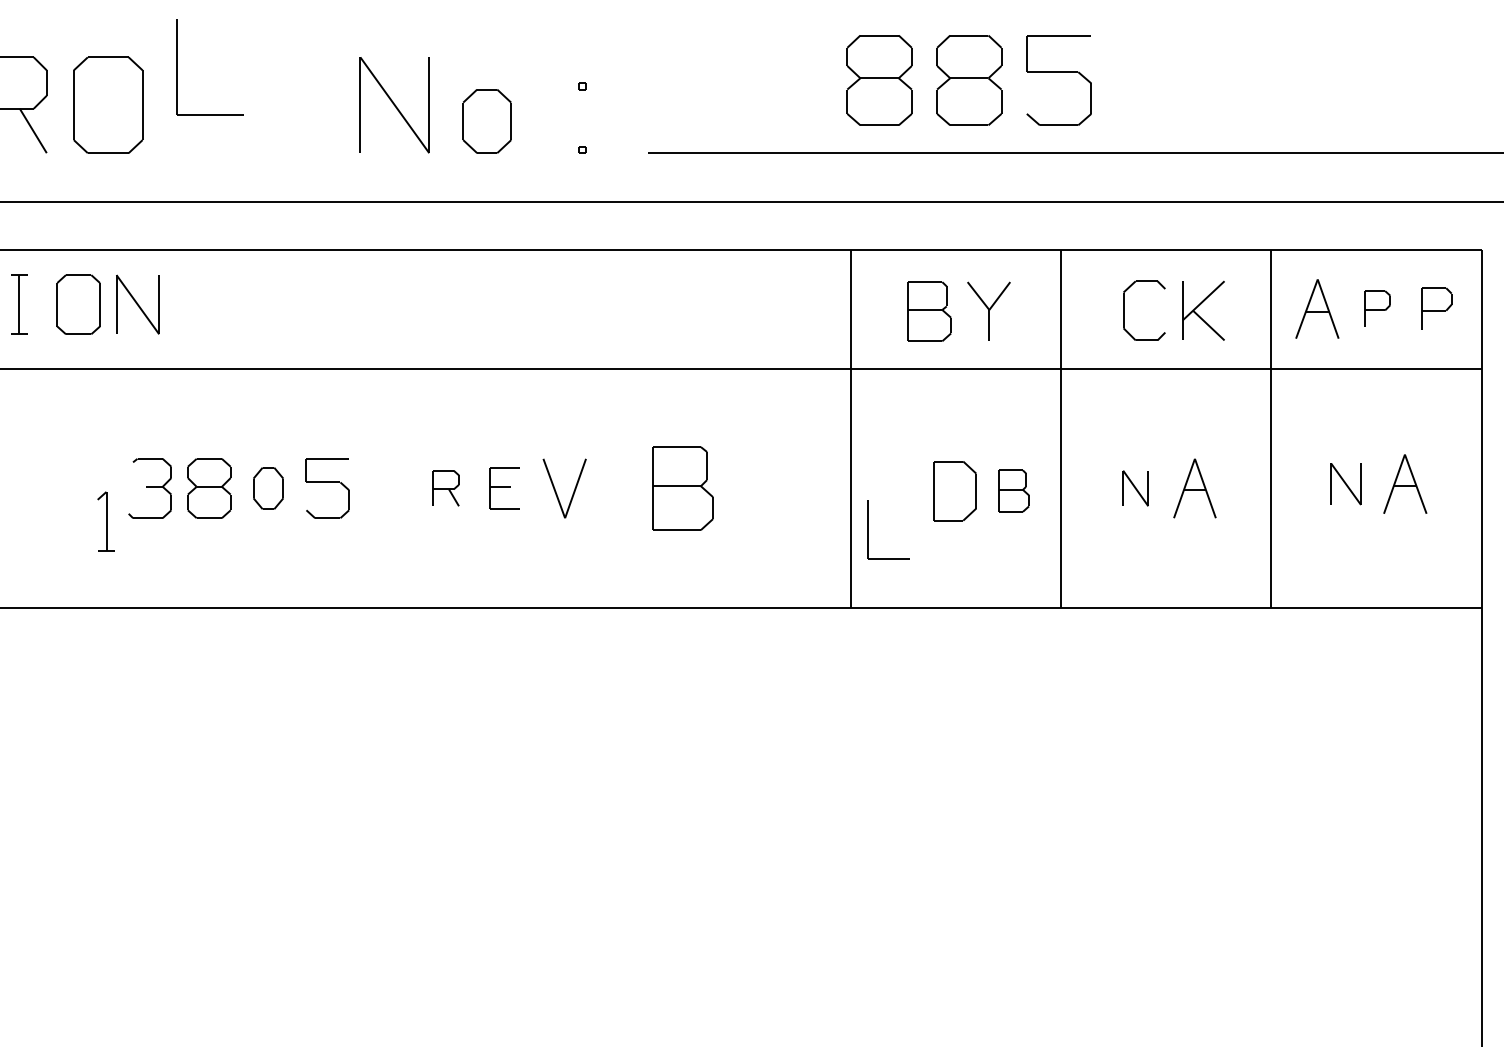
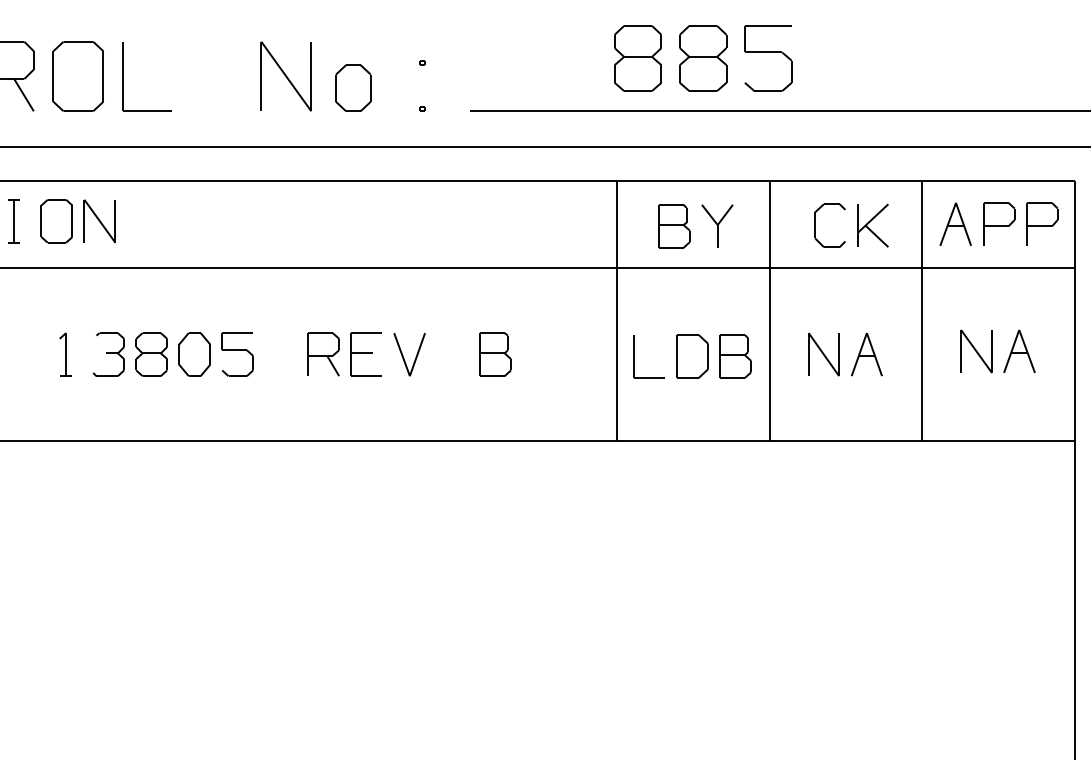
part: (177, 66) -> (123, 76), moved
part: (1377, 307) -> (999, 223), size x1.67
part: (1436, 307) -> (1042, 223), size x1.43
part: (1346, 484) -> (976, 351), size x1.43
part: (268, 488) -> (194, 354), size x1.43
part: (446, 488) -> (323, 354), size x1.67
part: (503, 488) -> (365, 354), size x1.43
part: (683, 488) -> (495, 354), size x0.71
part: (1135, 488) -> (823, 354), size x1.67
part: (1013, 491) -> (735, 356), size x1.43
part: (105, 521) -> (65, 354), moved
part: (867, 529) -> (634, 356), moved

